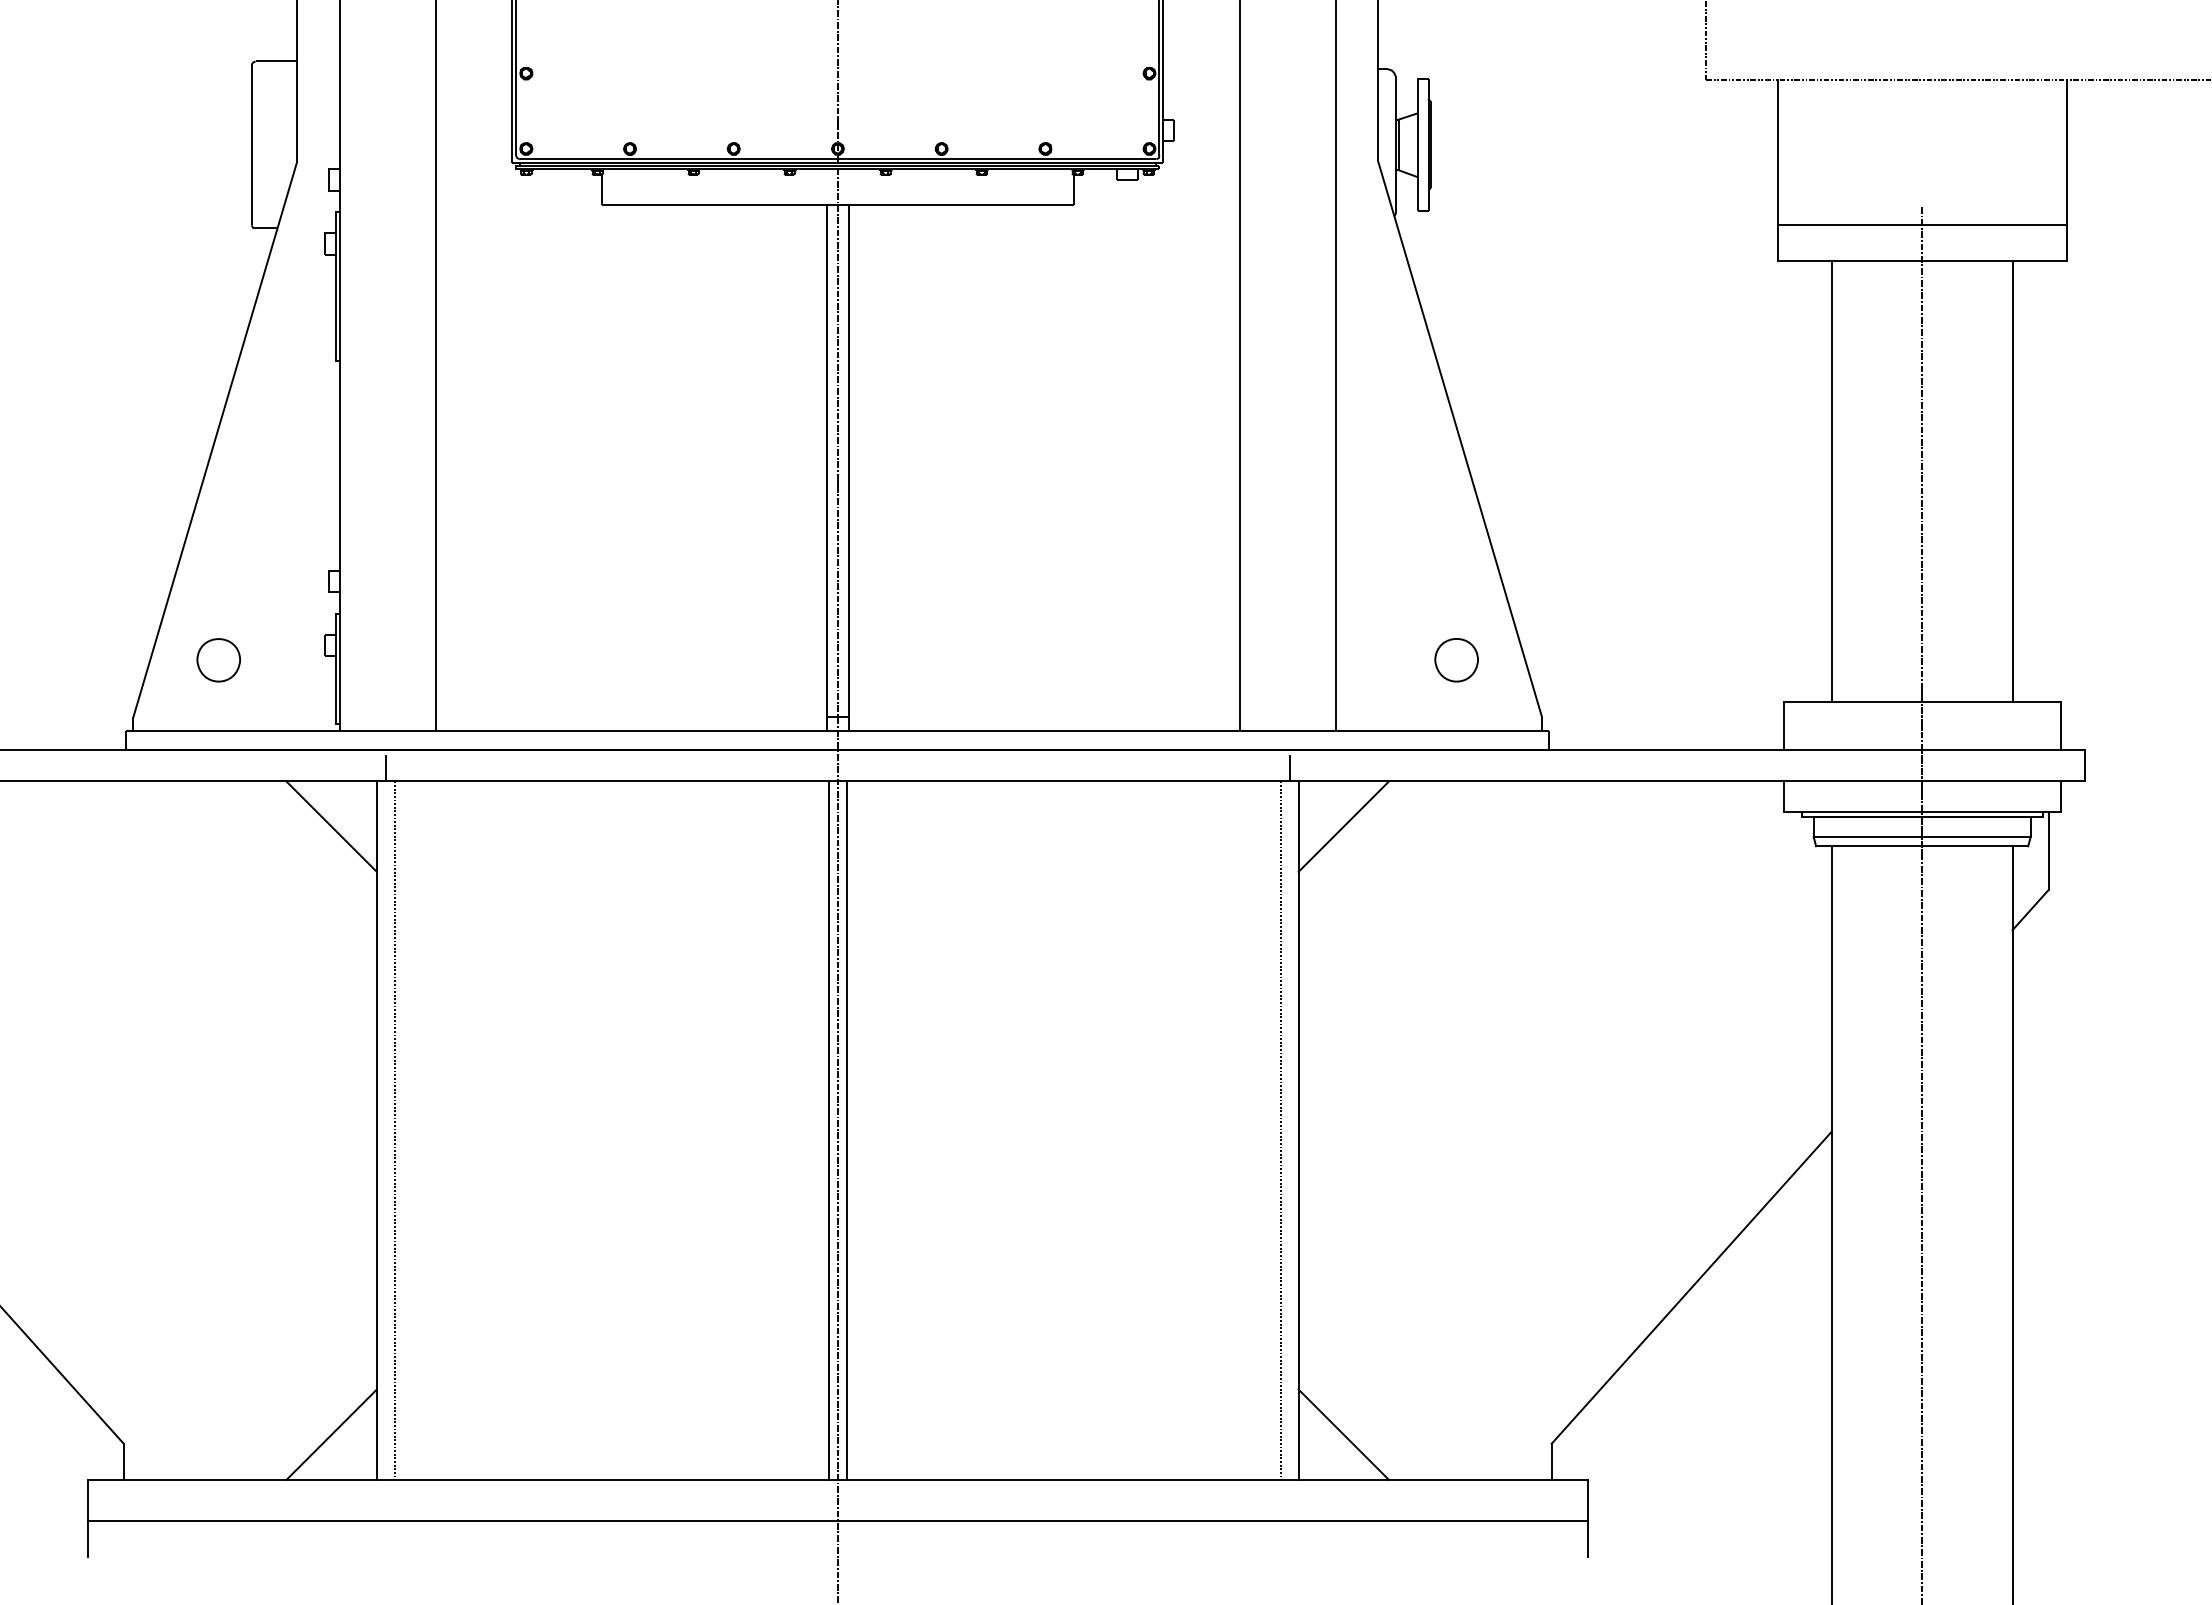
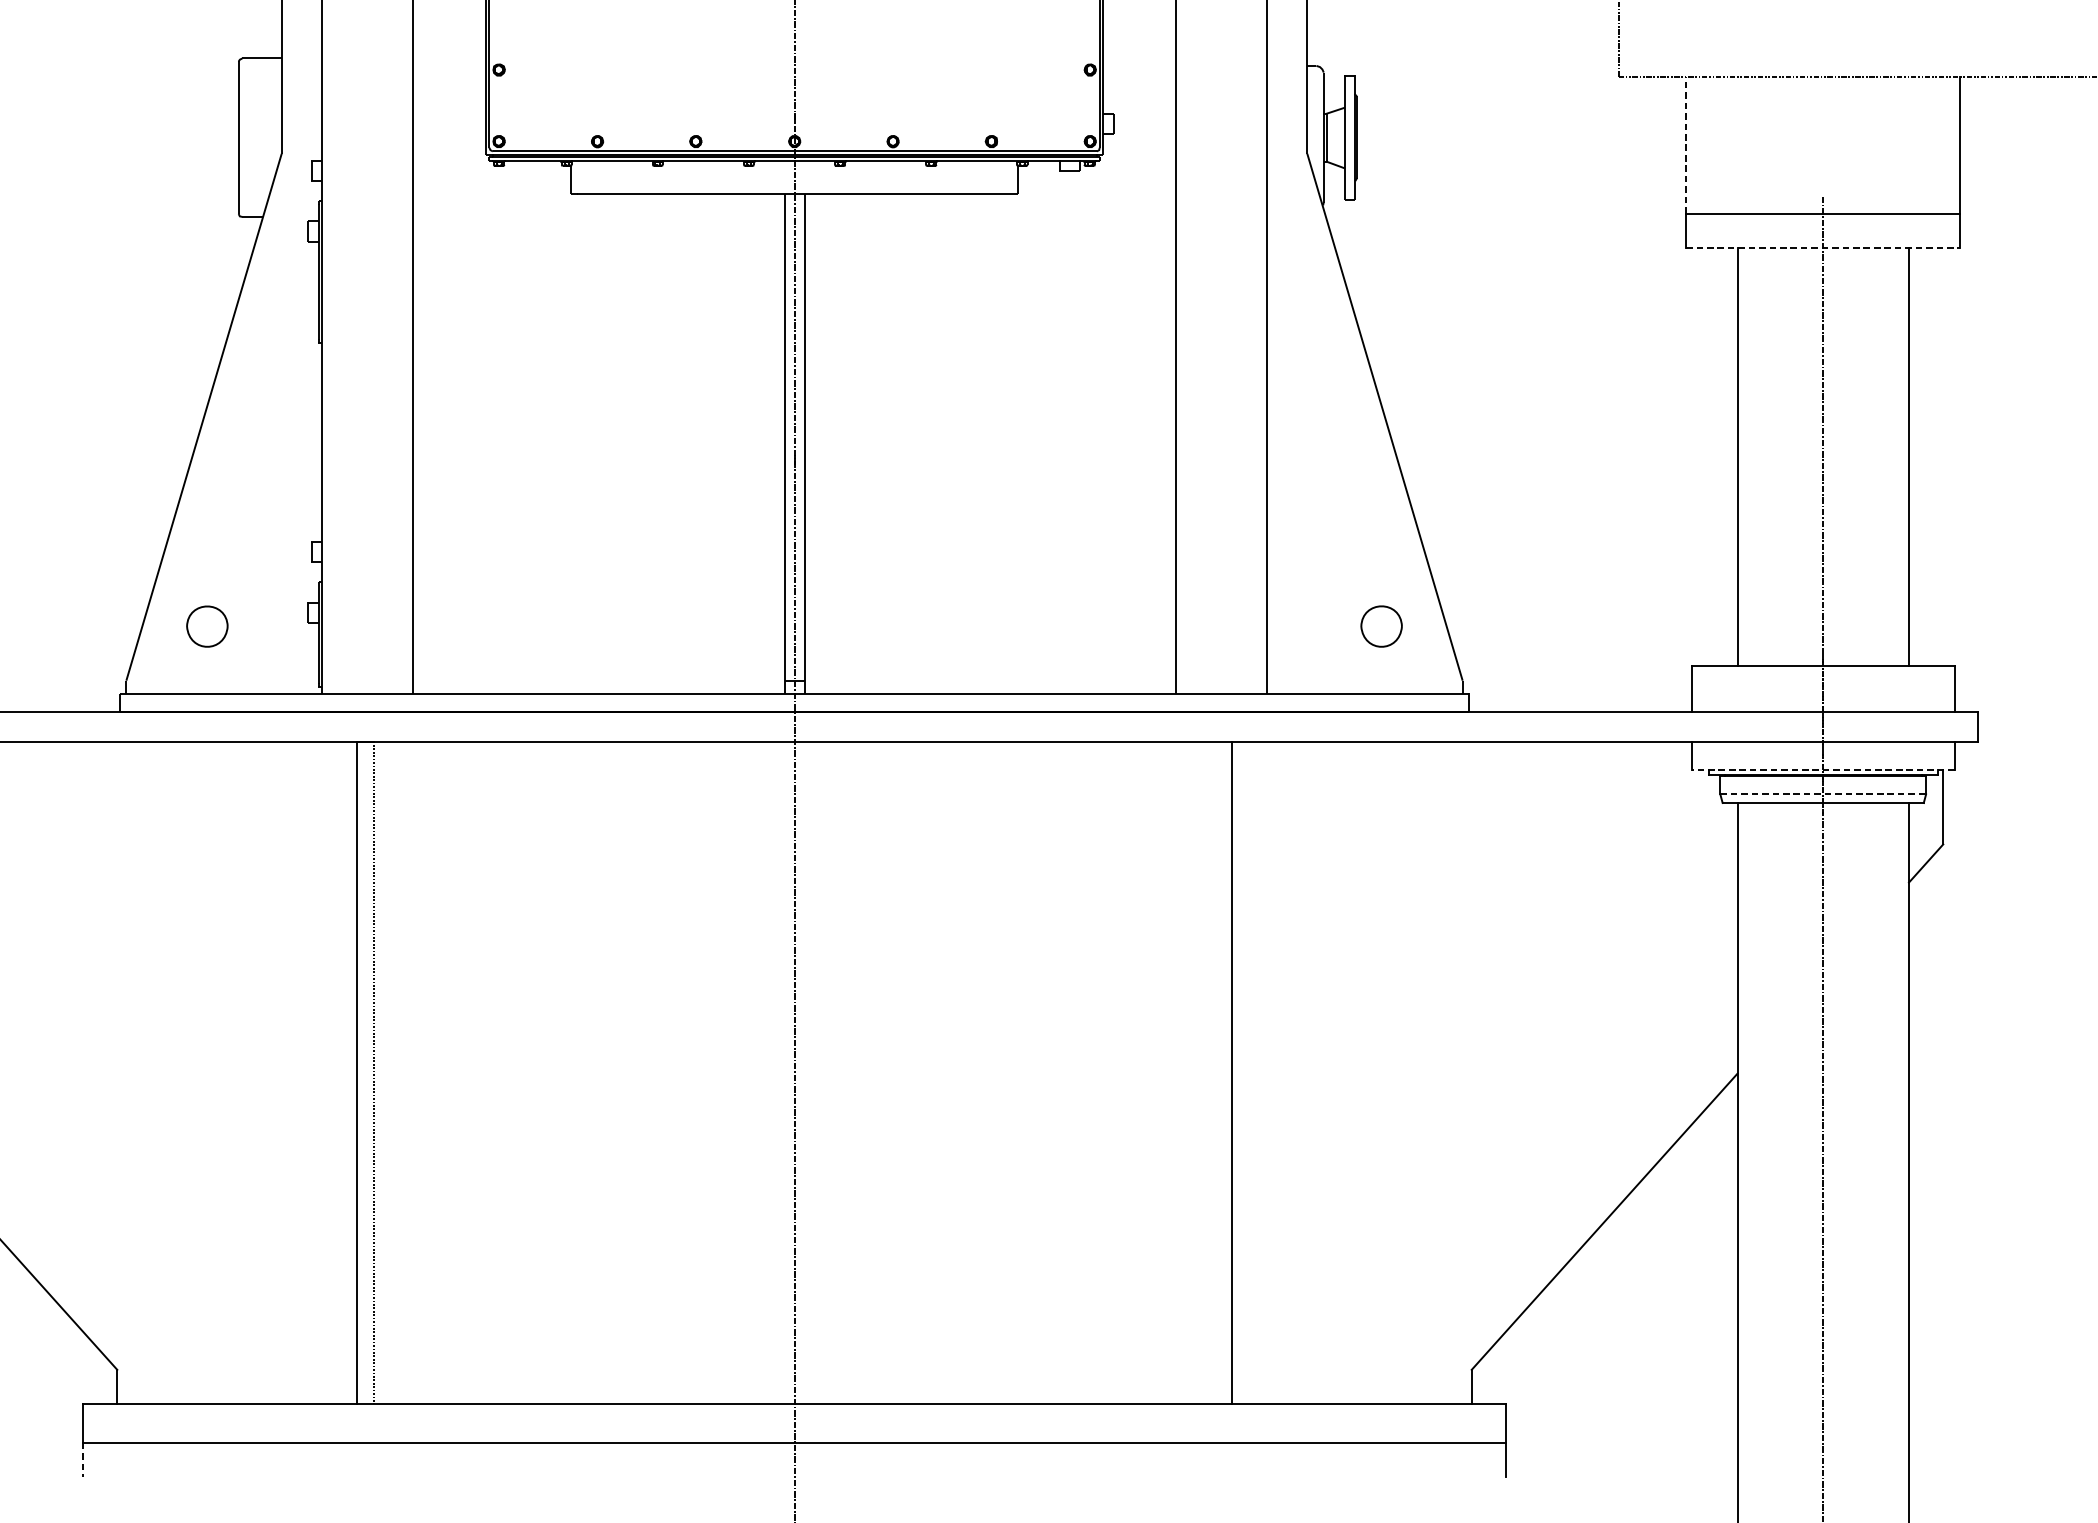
line: (1777, 152) -> (1685, 144), solid -> dashed
line: (1922, 261) -> (1823, 248), solid -> dashed
line: (385, 768) -> (365, 729), removed
line: (1289, 768) -> (1223, 729), removed
line: (1922, 811) -> (1823, 770), solid -> dashed
line: (331, 826) -> (314, 784), removed
line: (1343, 826) -> (1274, 784), removed
line: (1922, 837) -> (1823, 794), solid -> dashed
line: (828, 1130) -> (785, 1072), removed
line: (846, 1130) -> (802, 1072), removed
line: (1280, 1130) -> (1214, 1072), removed
line: (331, 1434) -> (314, 1361), removed
line: (1343, 1434) -> (1274, 1361), removed
line: (87, 1539) -> (82, 1460), solid -> dashed

